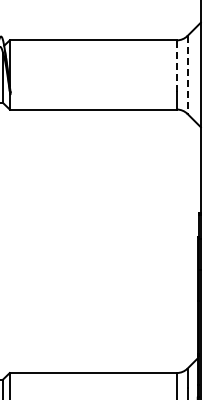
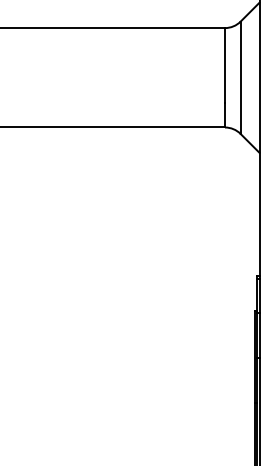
line: (176, 66) -> (224, 65), dashed -> solid
line: (187, 75) -> (240, 78), dashed -> solid

